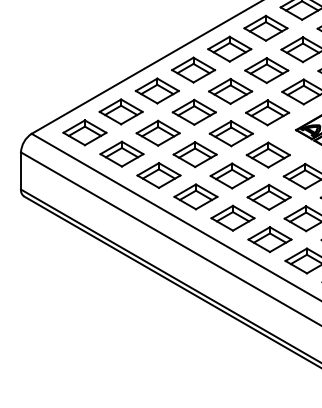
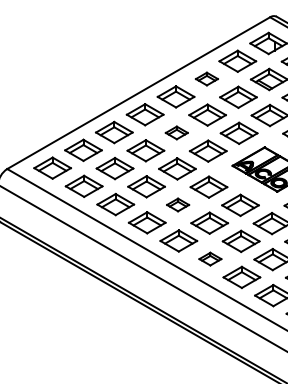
part: (265, 27) -> (206, 78), size x0.6
part: (230, 90) -> (176, 132), size x0.6
part: (231, 175) -> (177, 204), size x0.6
part: (270, 238) -> (210, 258), size x0.6

